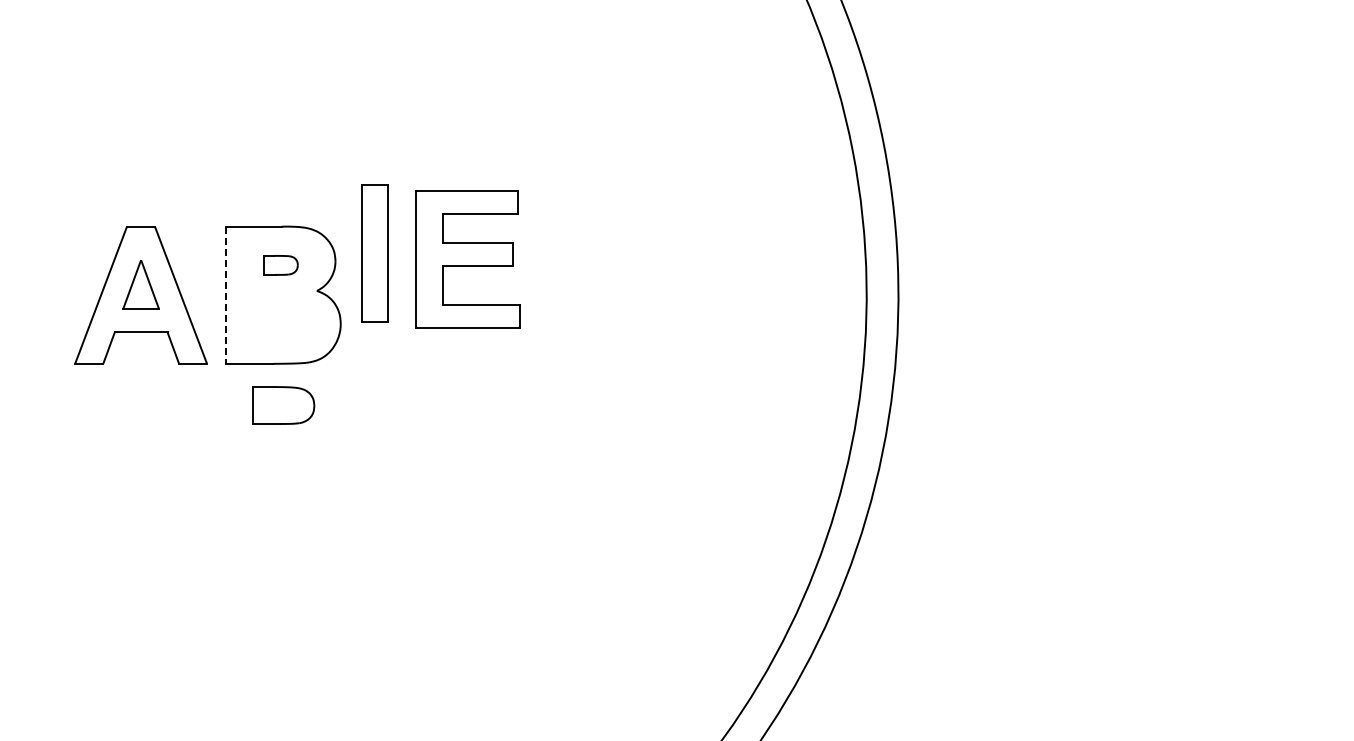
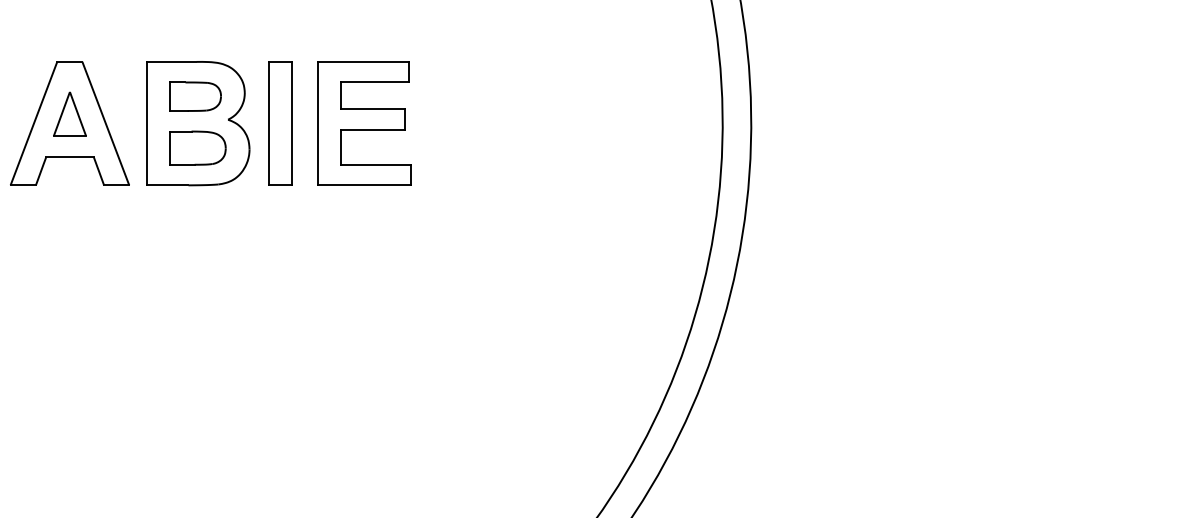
part: (374, 253) -> (279, 123), moved
part: (467, 259) -> (363, 123), moved
part: (280, 265) -> (195, 96), size x1.67
line: (226, 295) -> (146, 123), dashed -> solid
part: (283, 405) -> (198, 148), moved

